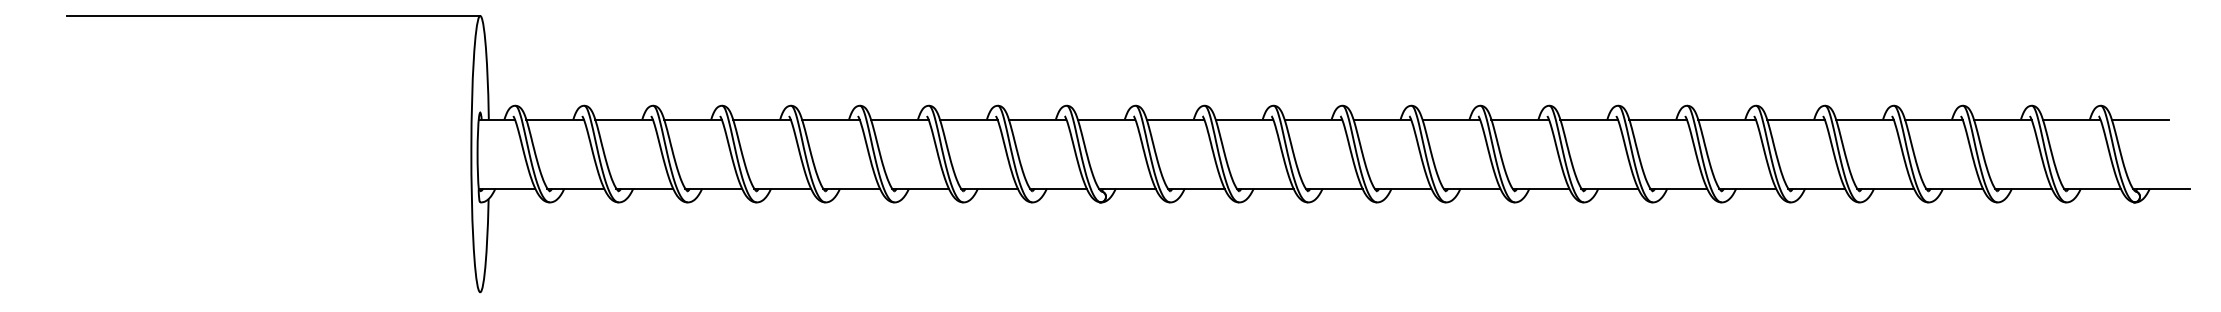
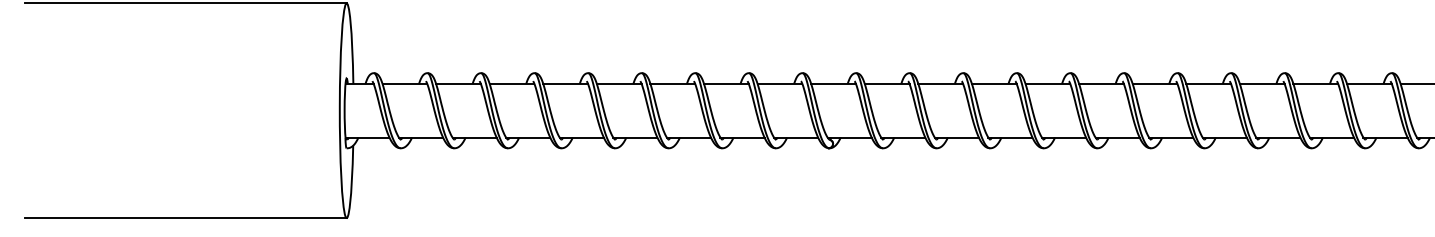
line: (273, 292) -> (185, 218), added

